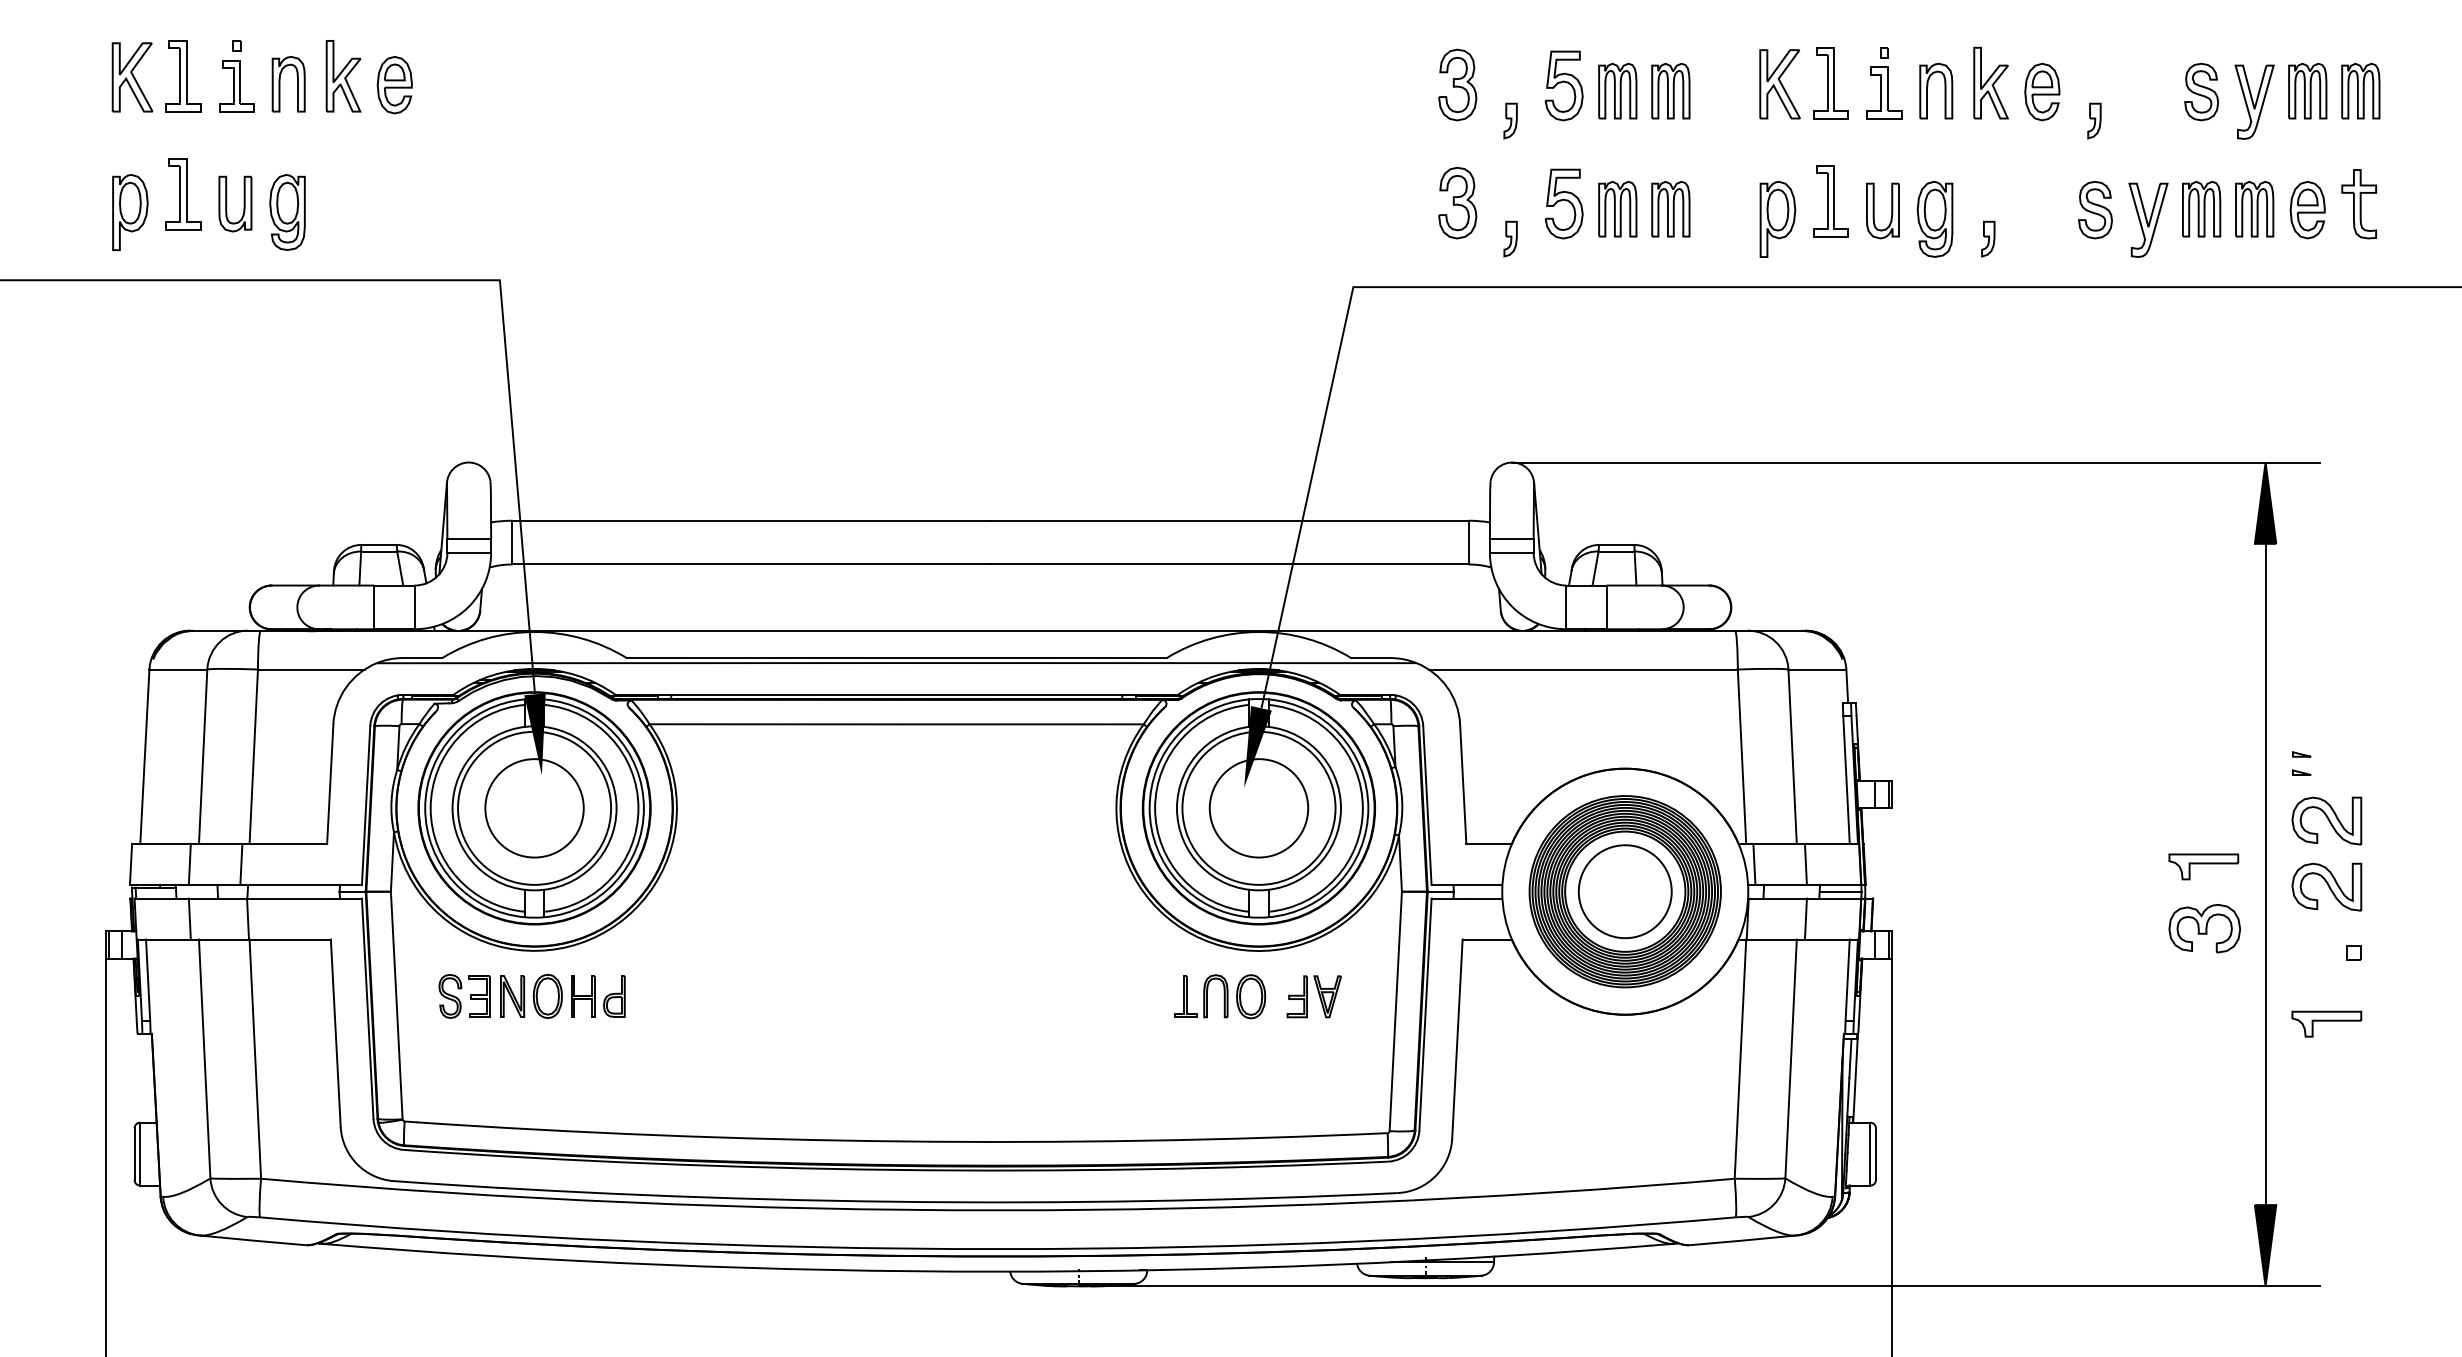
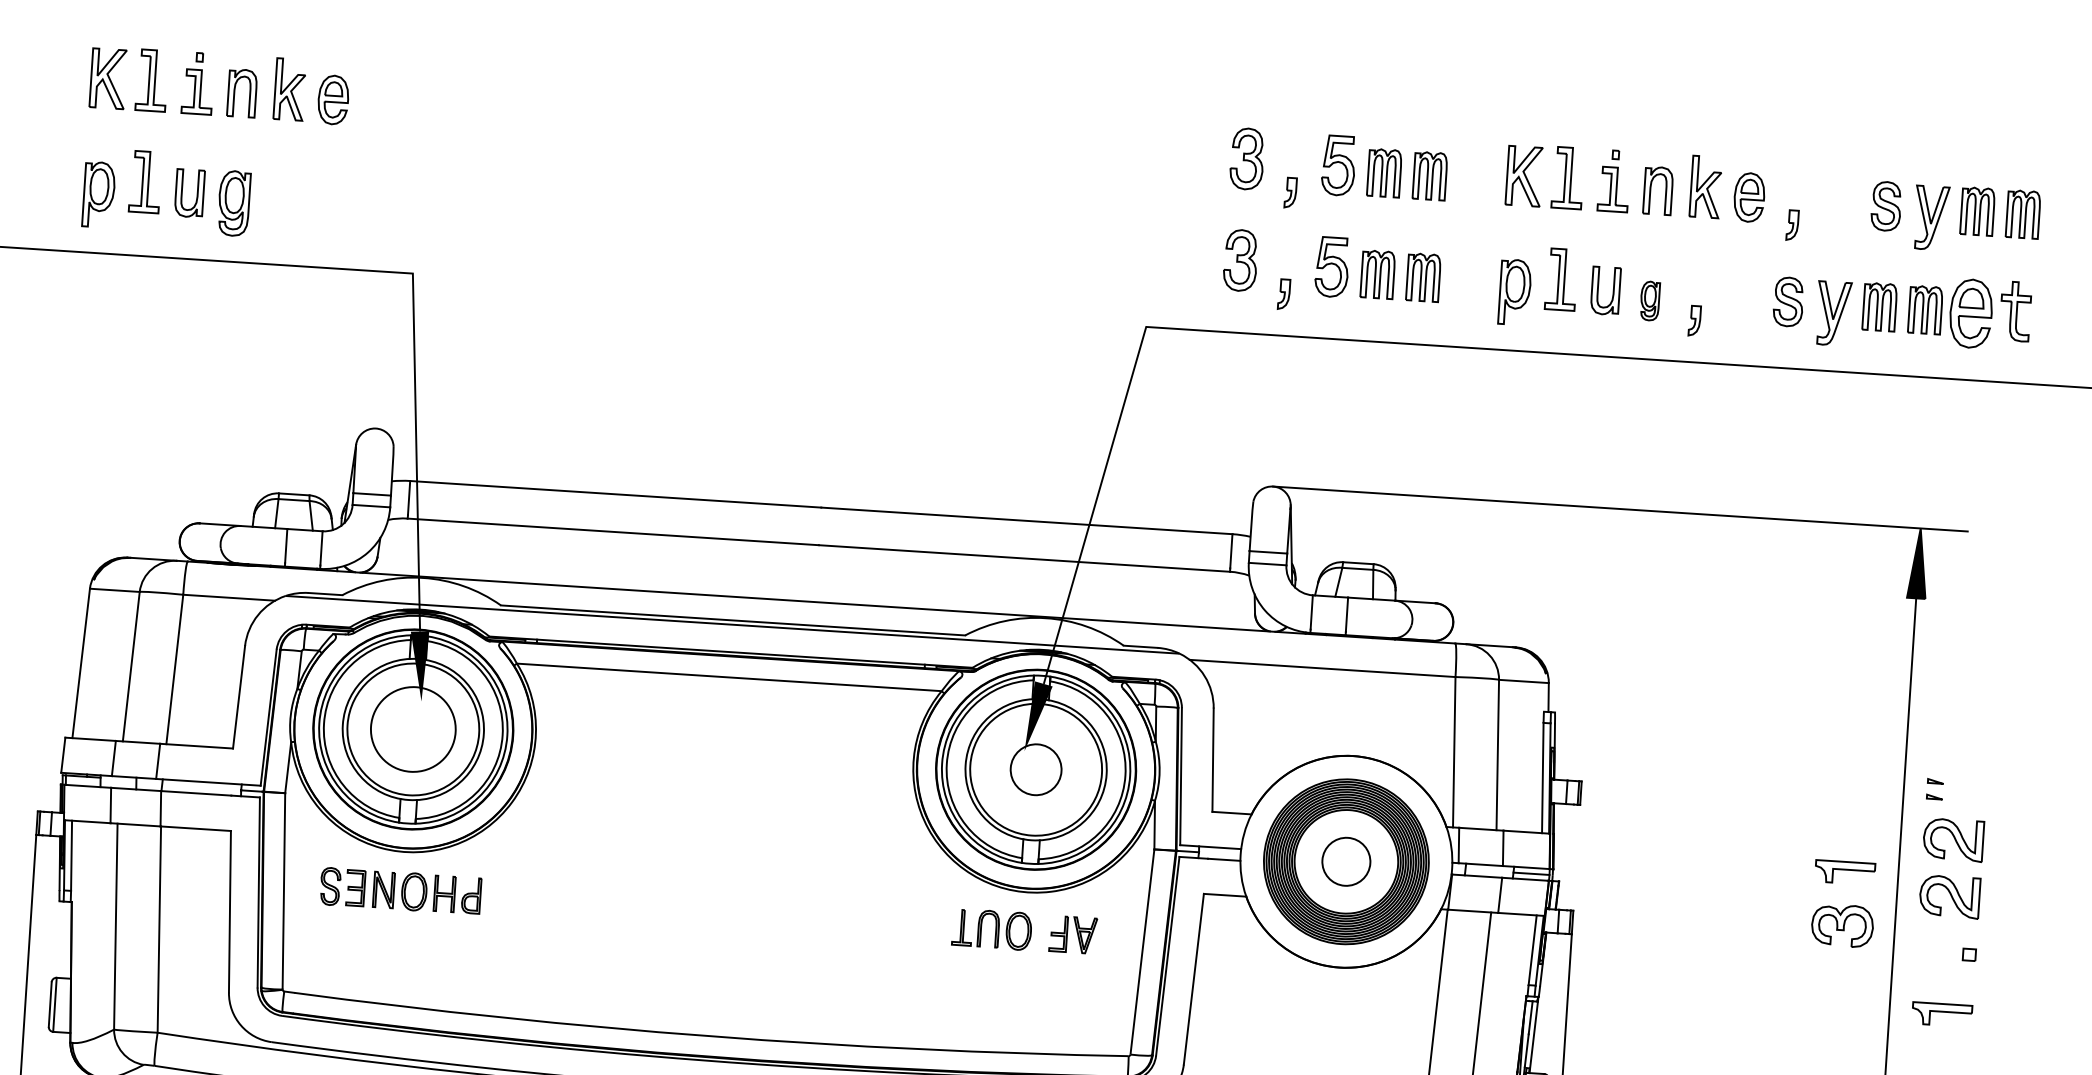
part: (2307, 210) -> (1970, 314), size x1.4
part: (1934, 219) -> (1649, 301), size x0.6
circle: (1258, 808) -> (1035, 769), size x0.6
circle: (1624, 891) -> (1345, 861), size x0.6

